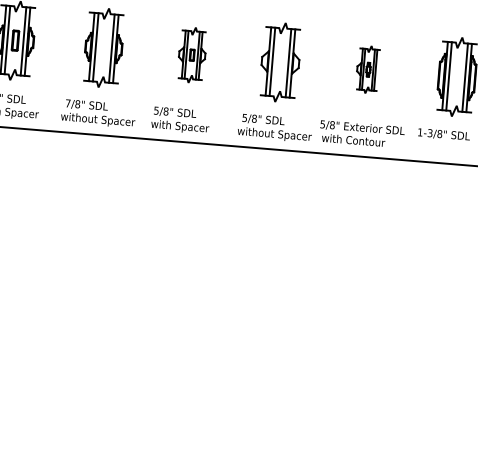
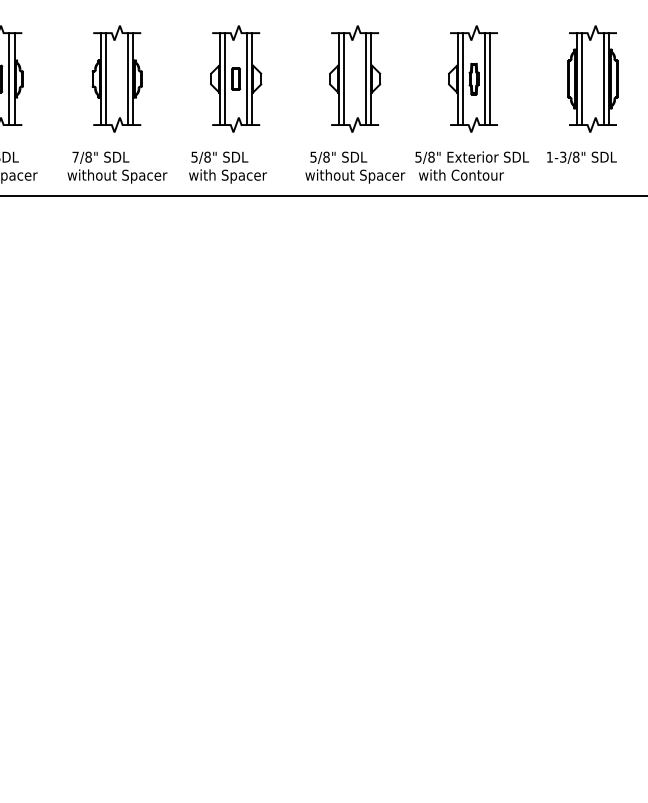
part: (192, 54) -> (236, 78), size x1.43
part: (367, 69) -> (472, 78), size x1.67

